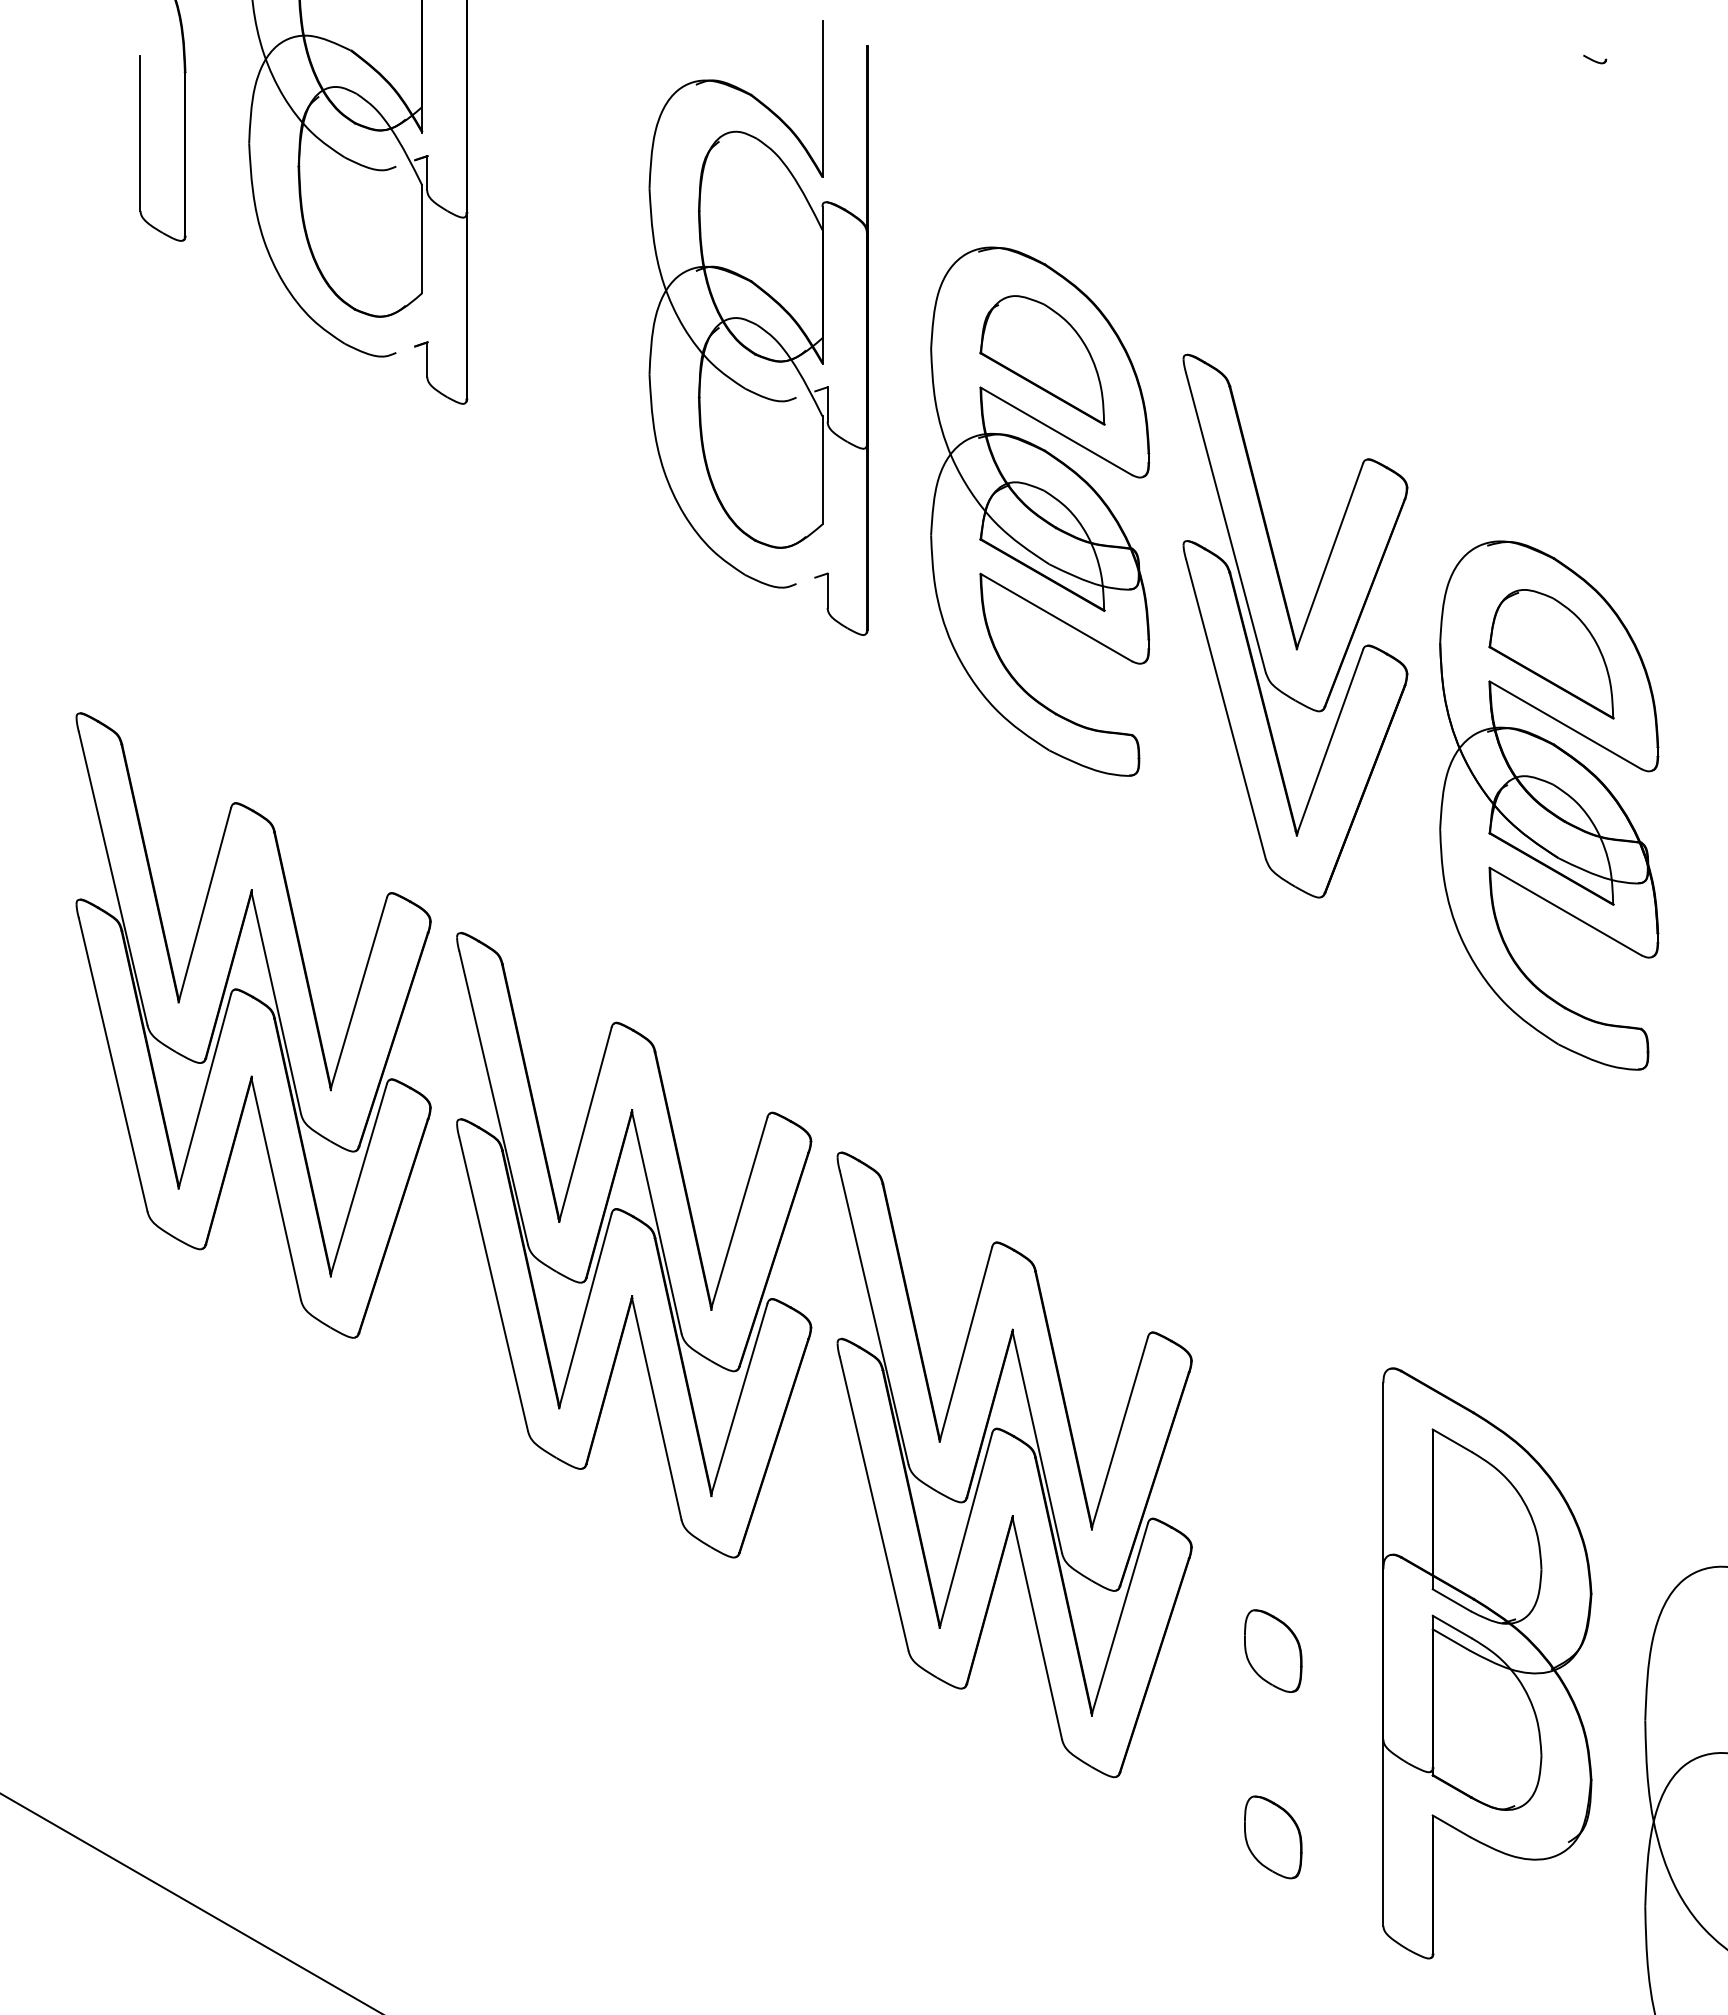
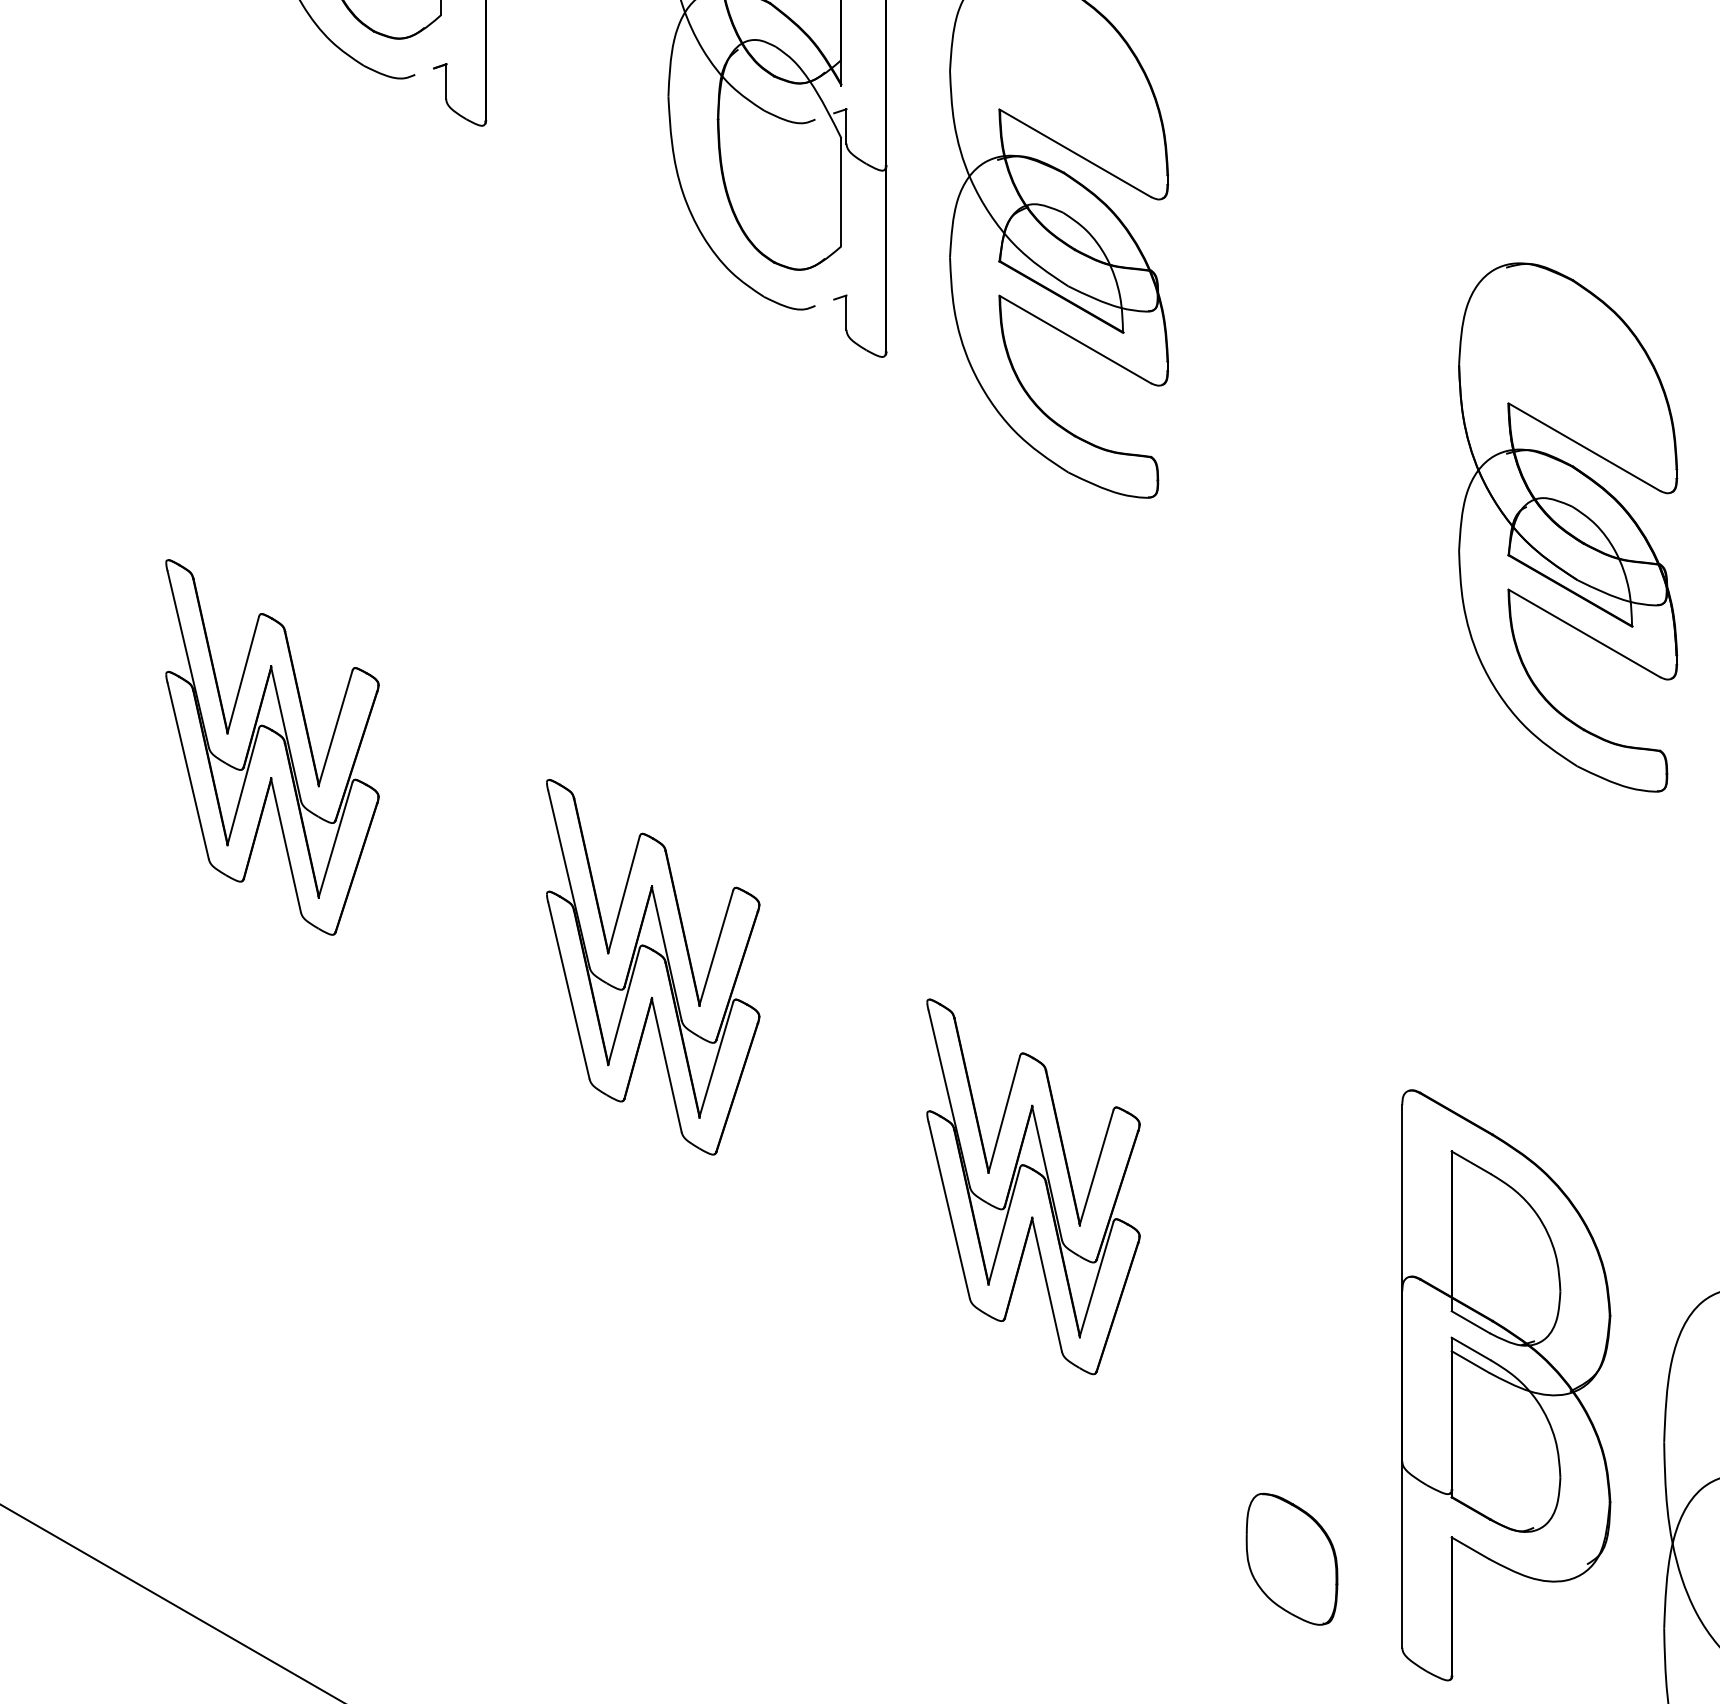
part: (1042, 360) -> (1061, 82), removed
part: (1295, 625) -> (1314, 347), removed
part: (1551, 654) -> (1570, 376), removed
part: (253, 1025) -> (272, 747), size x0.6
part: (634, 1245) -> (653, 967), size x0.6
part: (1014, 1464) -> (1033, 1186), size x0.6
part: (1273, 1650) -> (1292, 1372), removed
part: (1273, 1837) -> (1292, 1559), size x1.6

